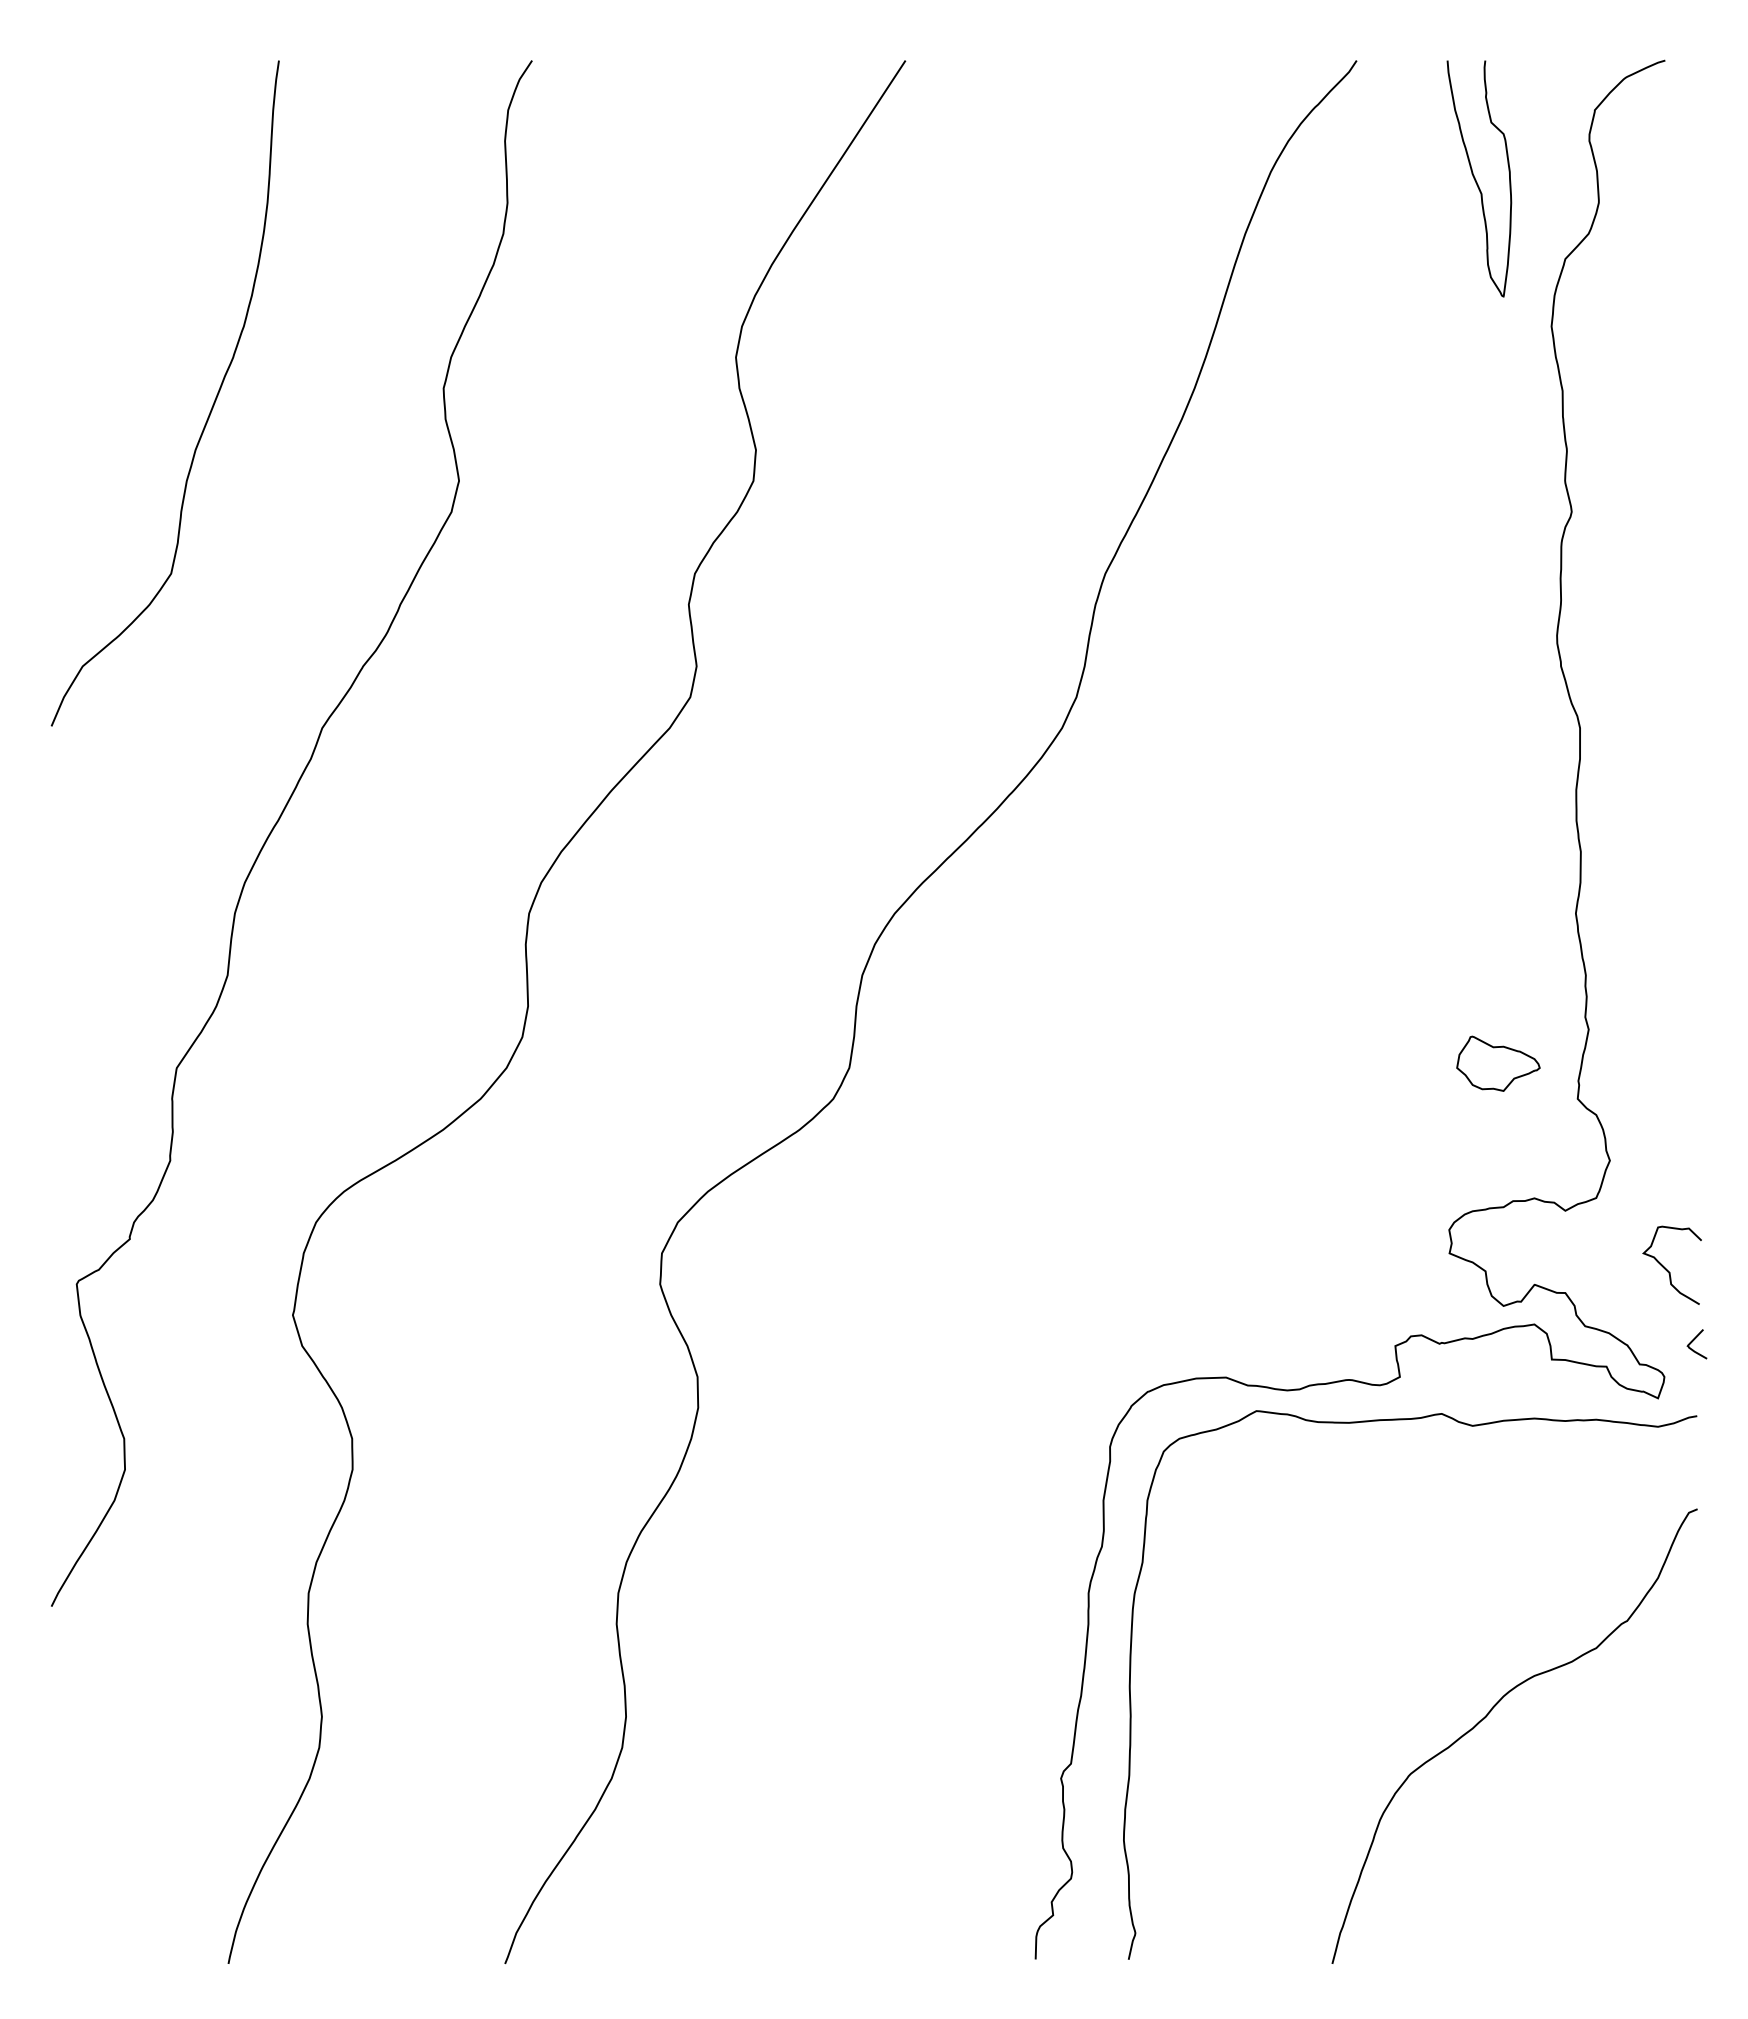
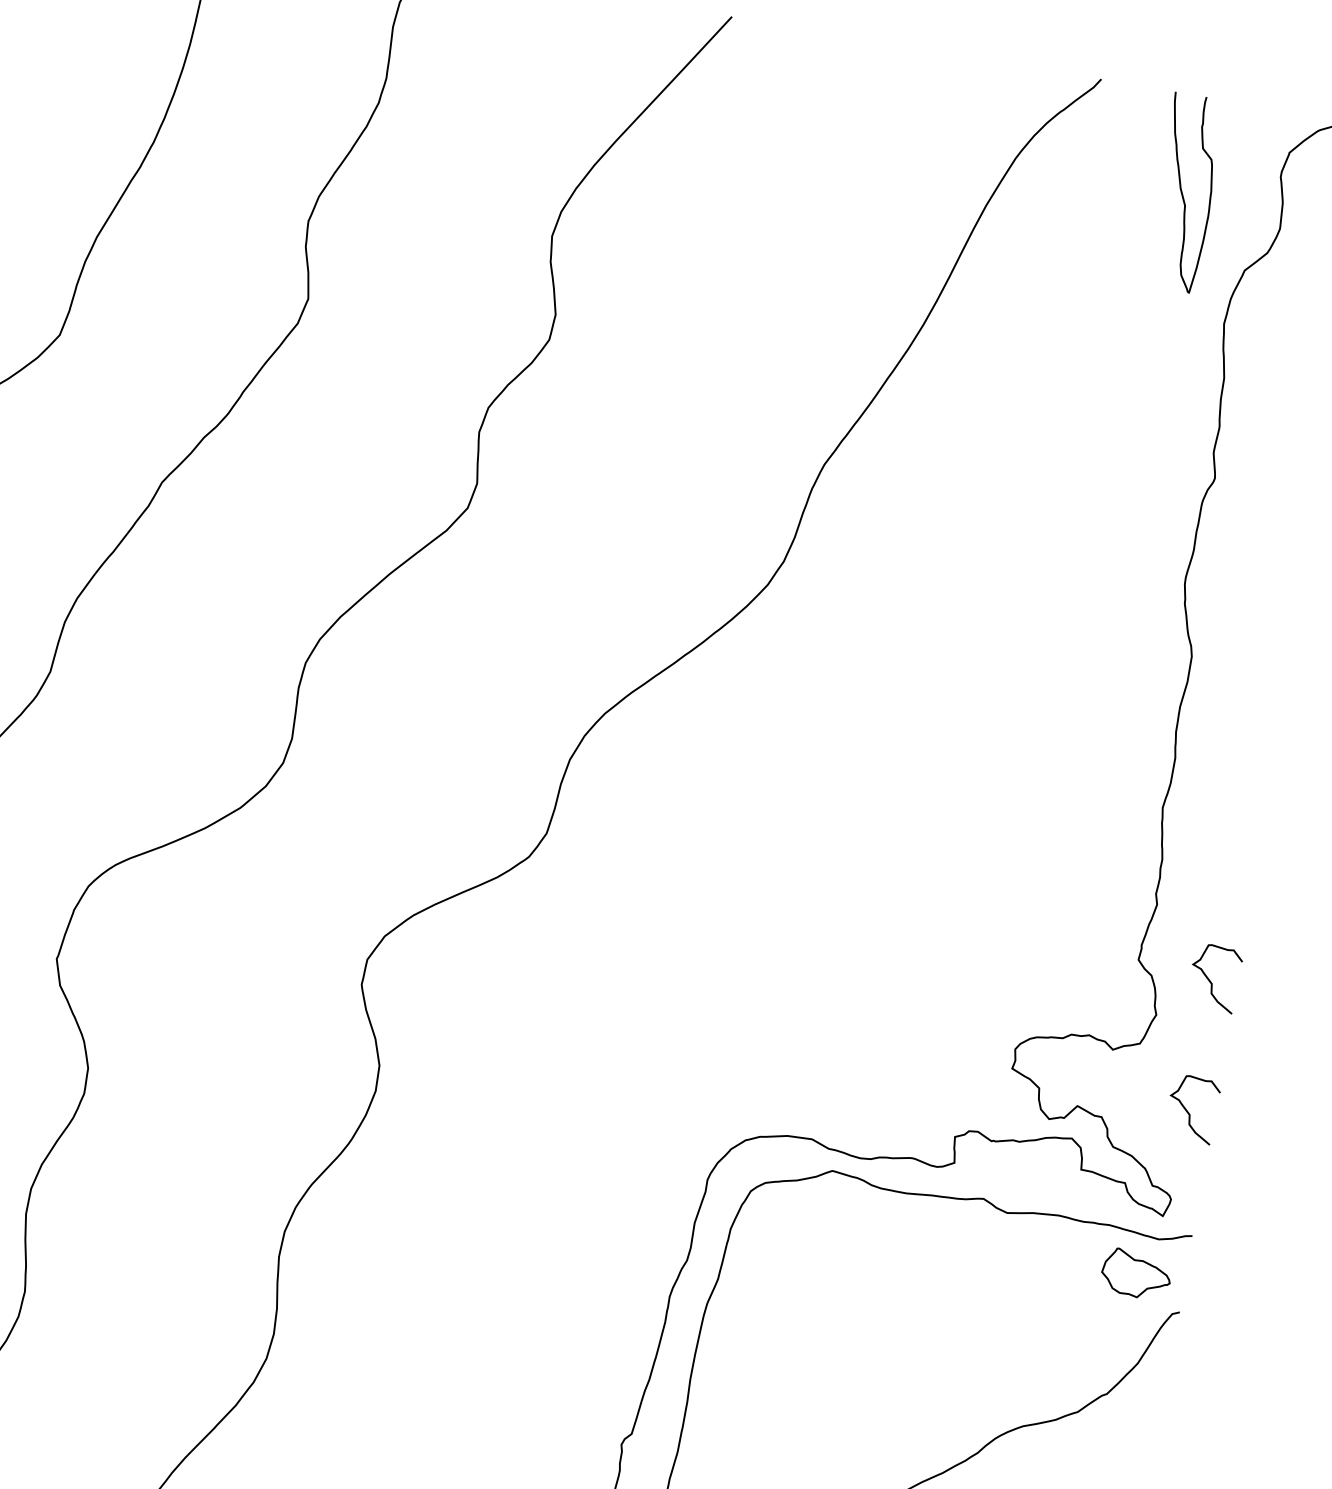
part: (1498, 1063) -> (1136, 1274), moved
curve: (1666, 1108) -> (1209, 980), added
curve: (1693, 1341) -> (1199, 1174), removed

